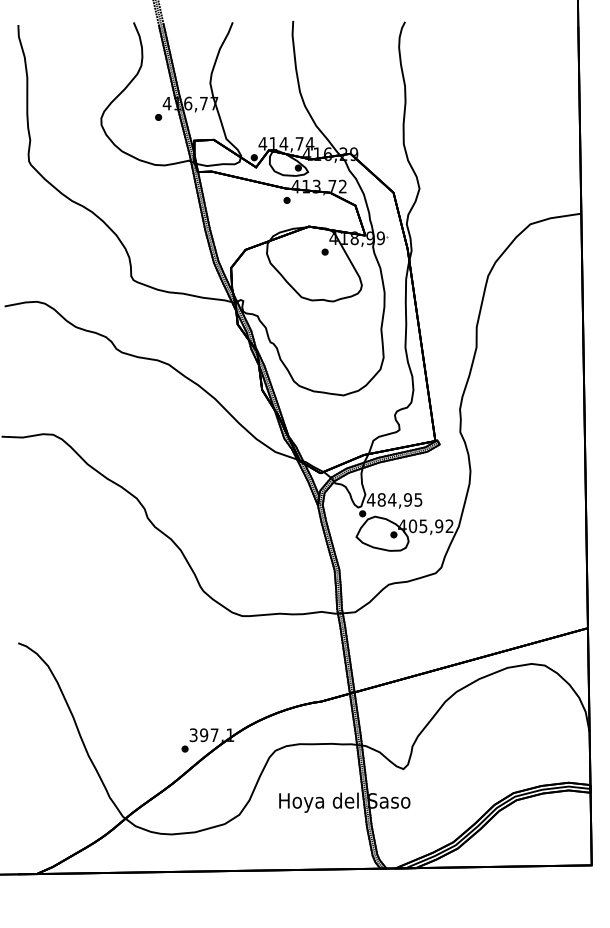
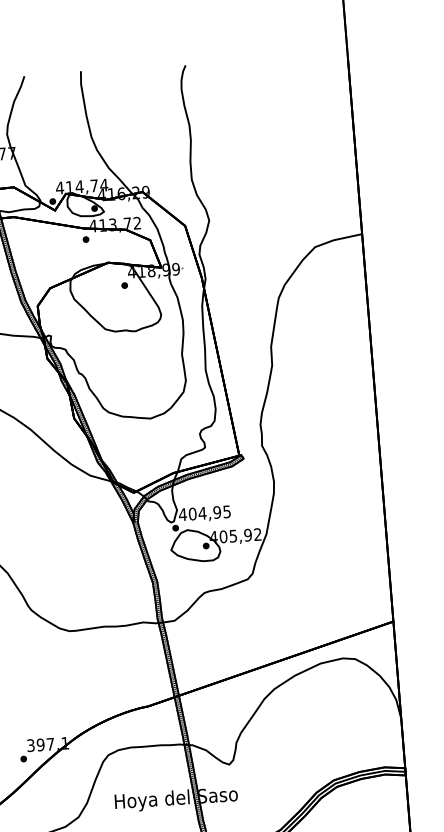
text: (381, 499) -> (192, 513), 484,95 -> 404,95

